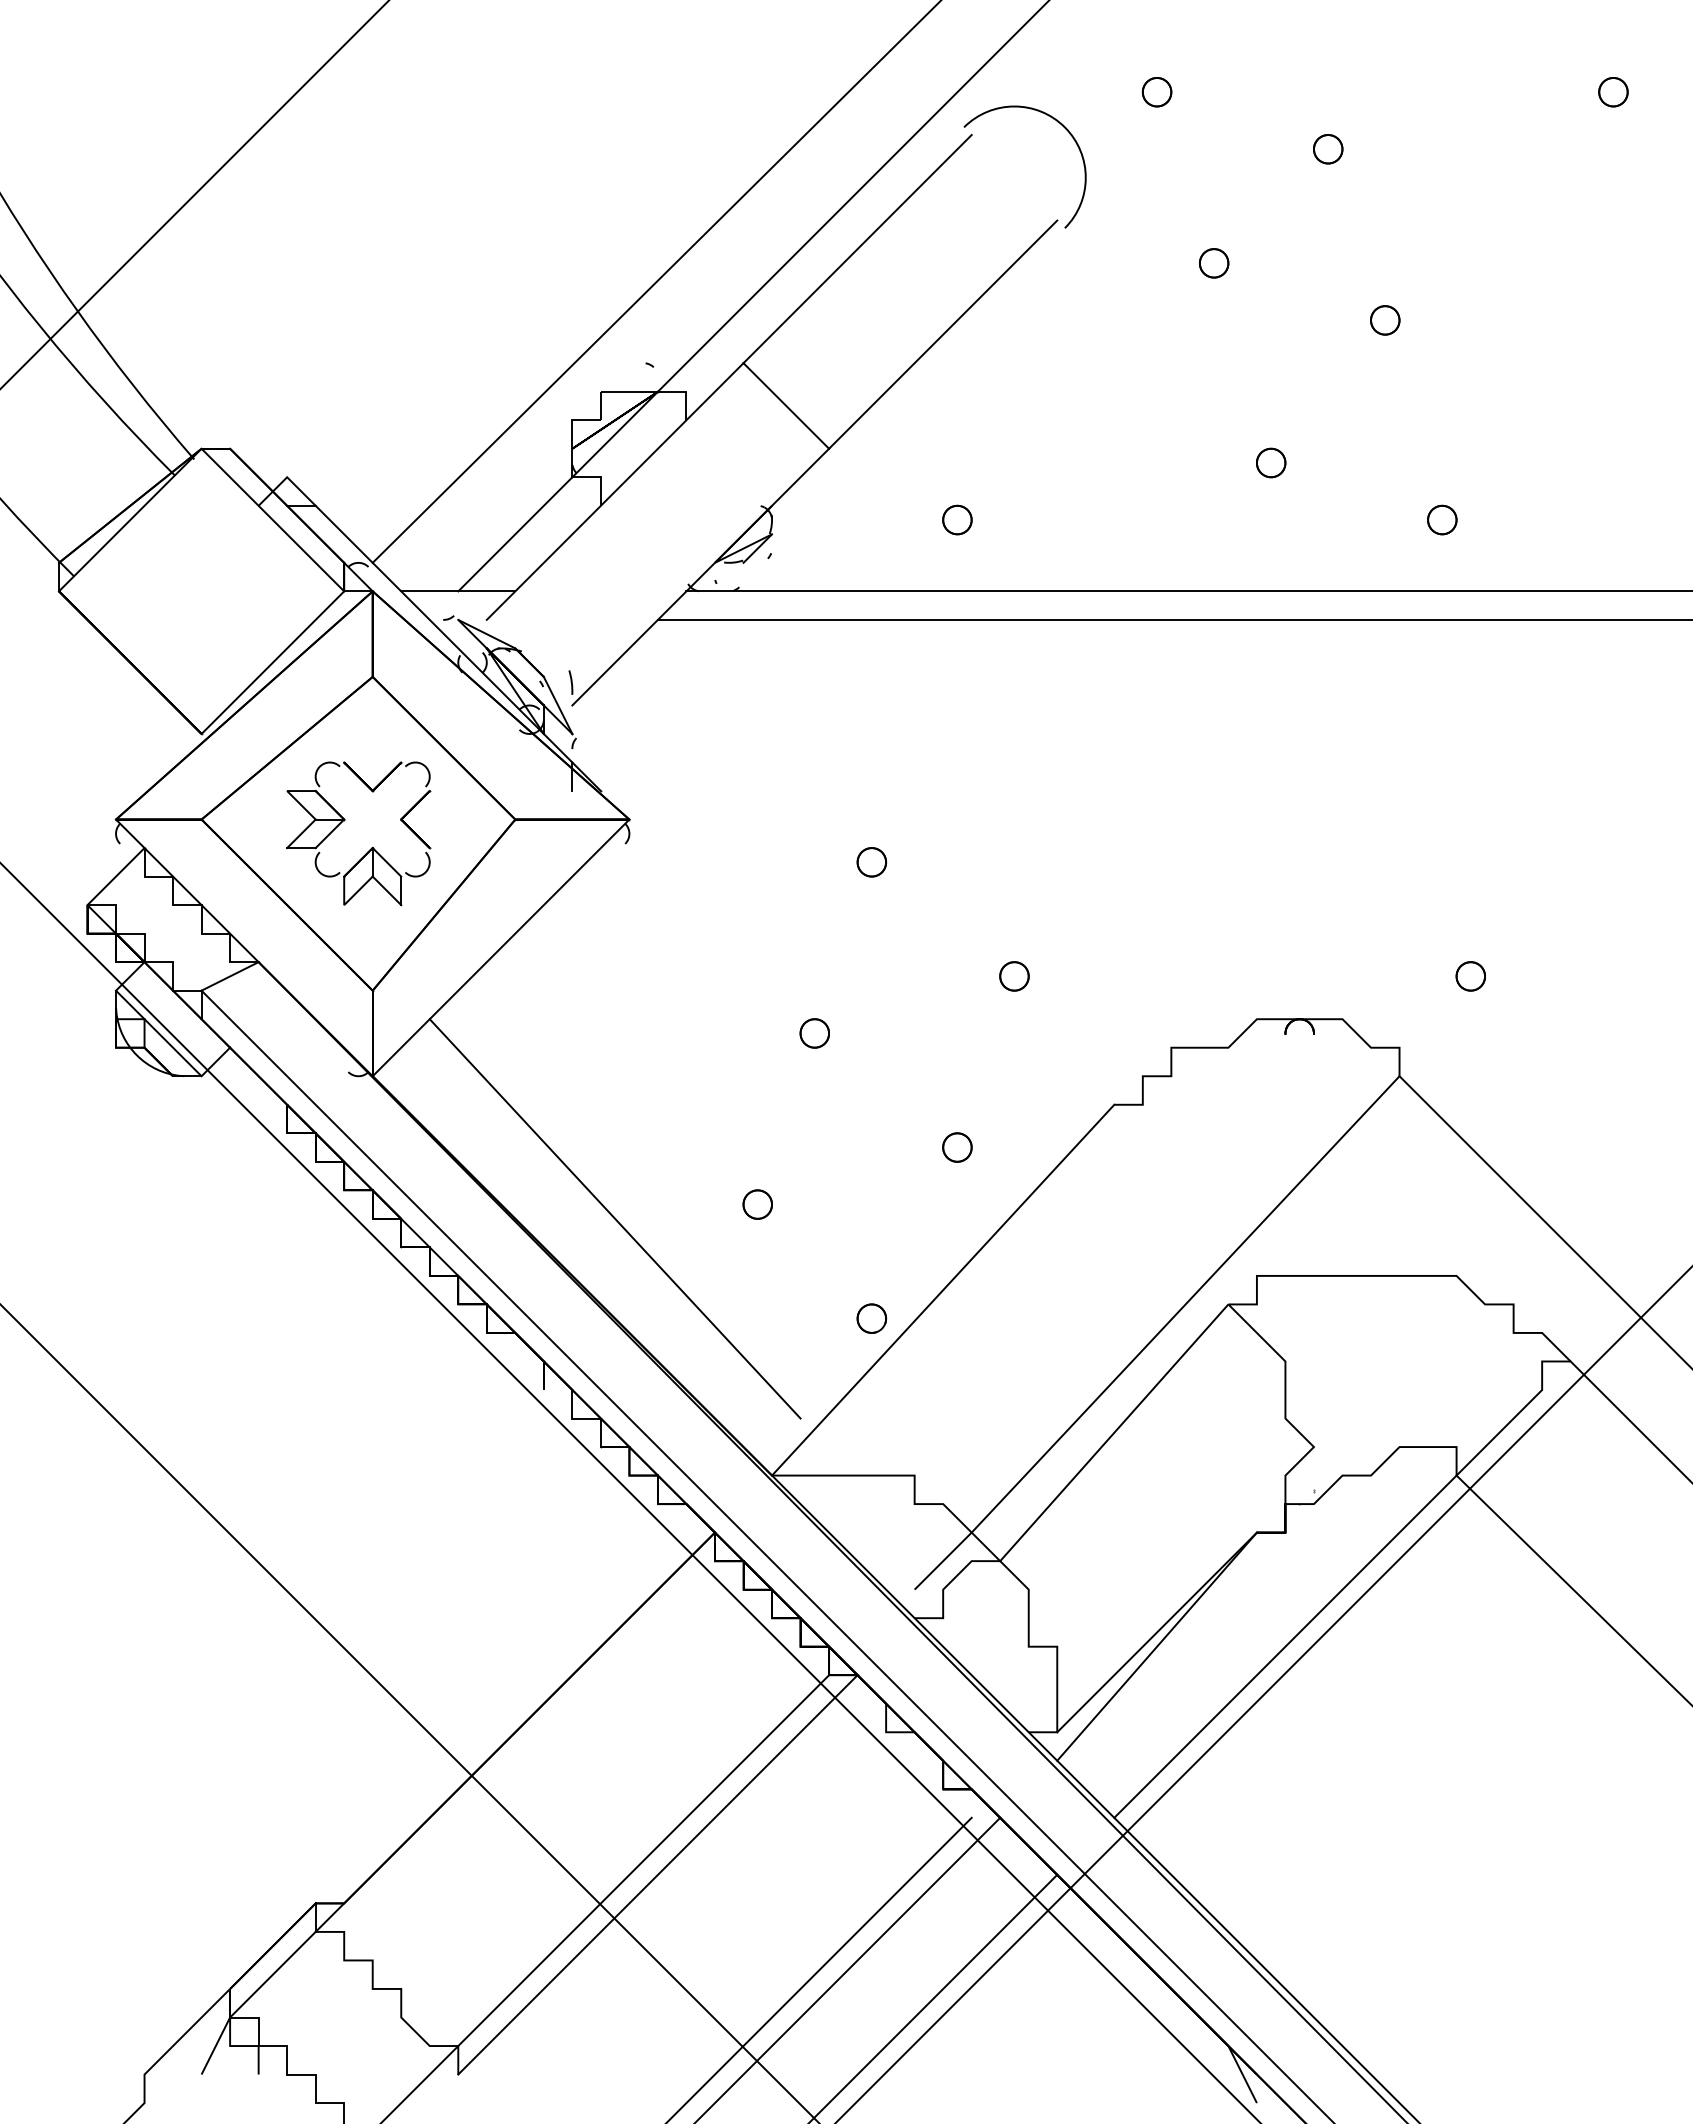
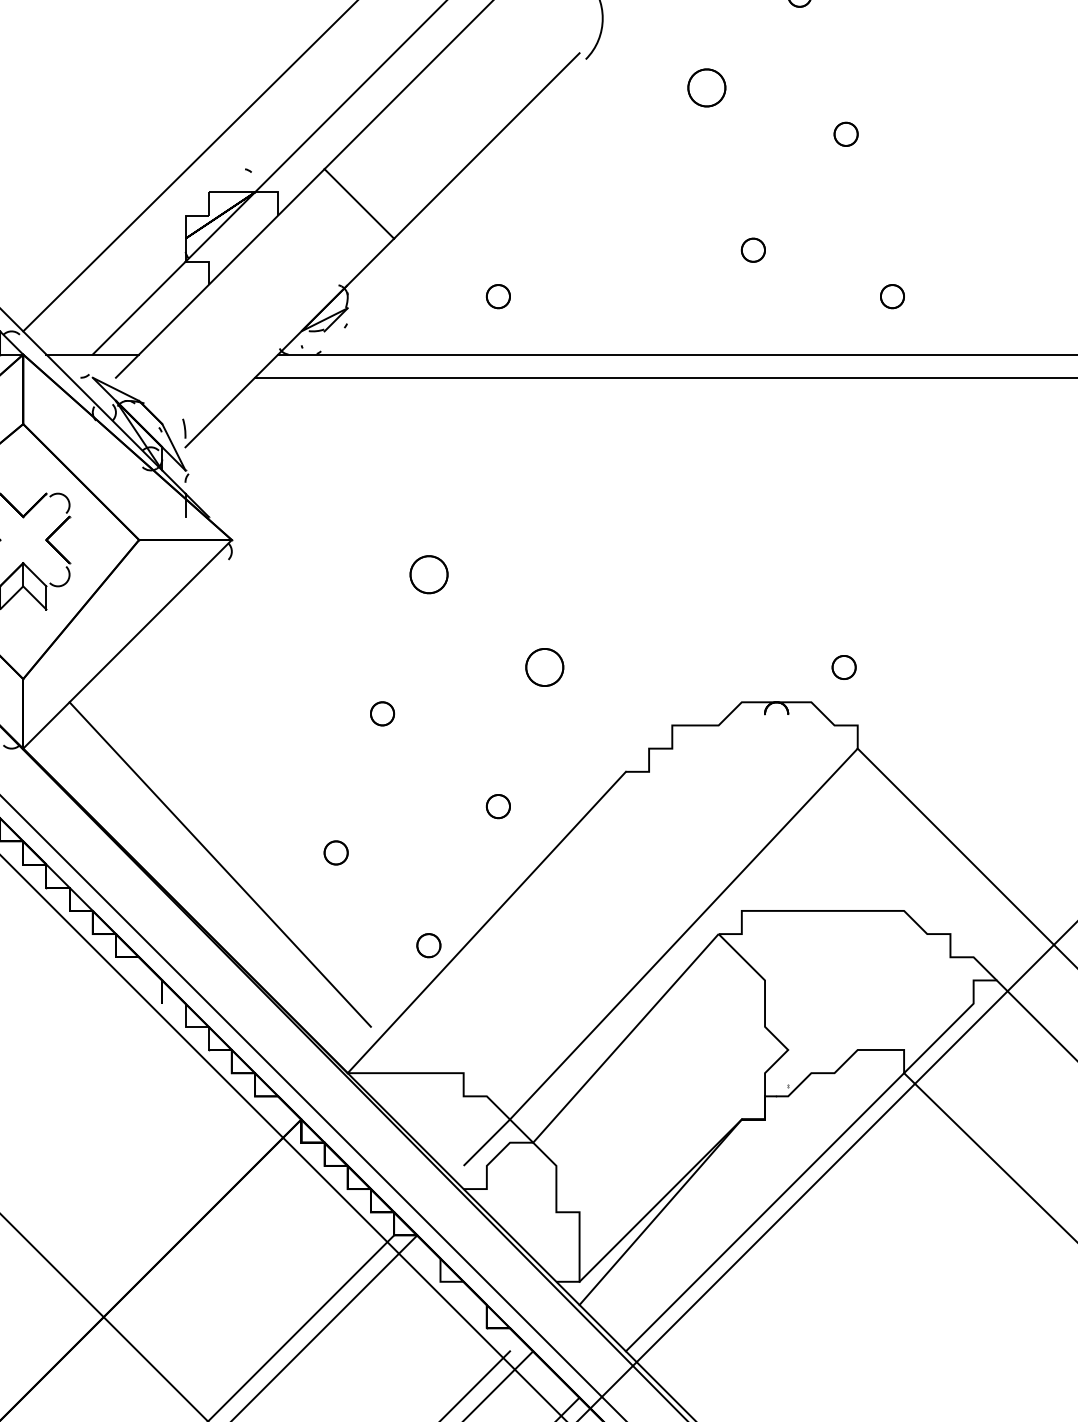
part: (1214, 263) -> (707, 88), size x1.6
part: (871, 862) -> (428, 574), size x1.6
part: (1014, 976) -> (544, 667), size x1.6
part: (1470, 976) -> (843, 667), moved

